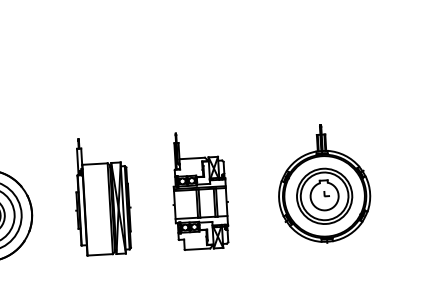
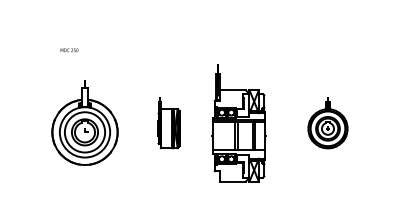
part: (323, 184) -> (327, 123), size x0.6
part: (199, 191) -> (238, 123), size x1.4
part: (101, 195) -> (168, 122), size x0.6

